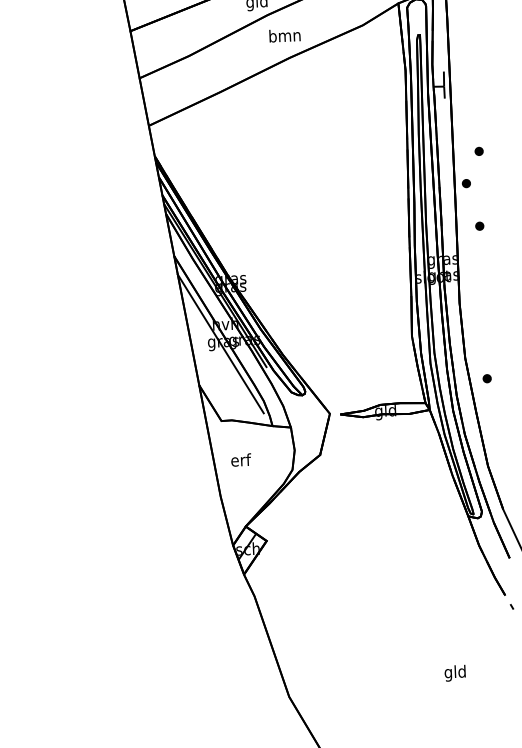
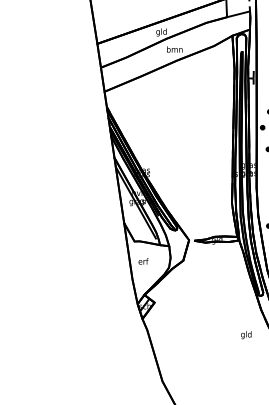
text: (455, 673) -> (246, 335), moved

